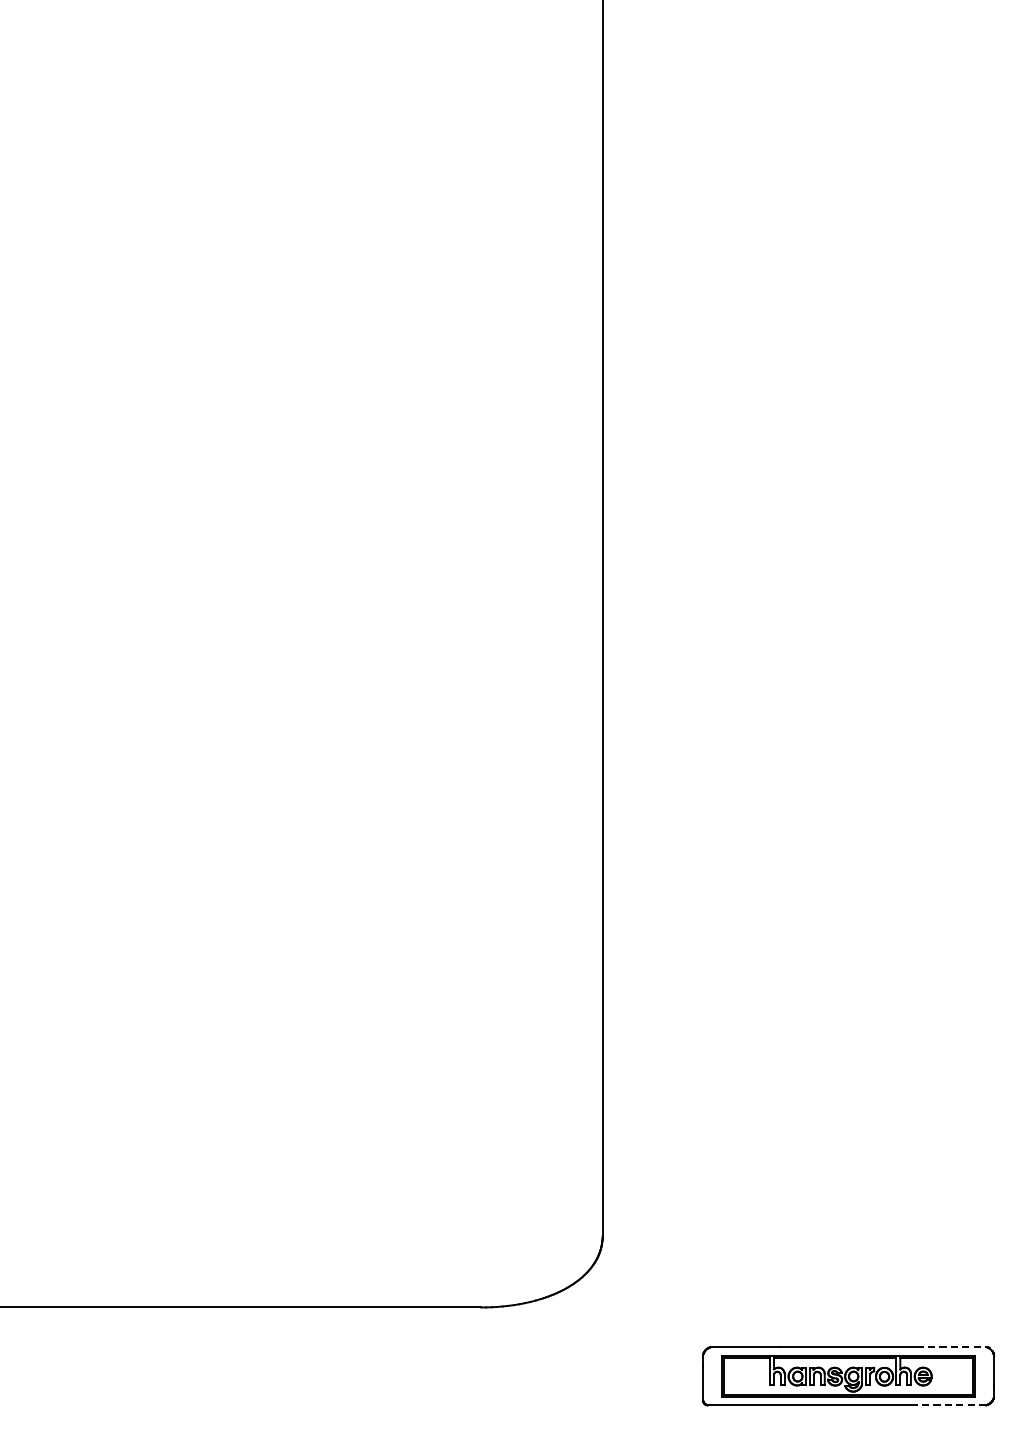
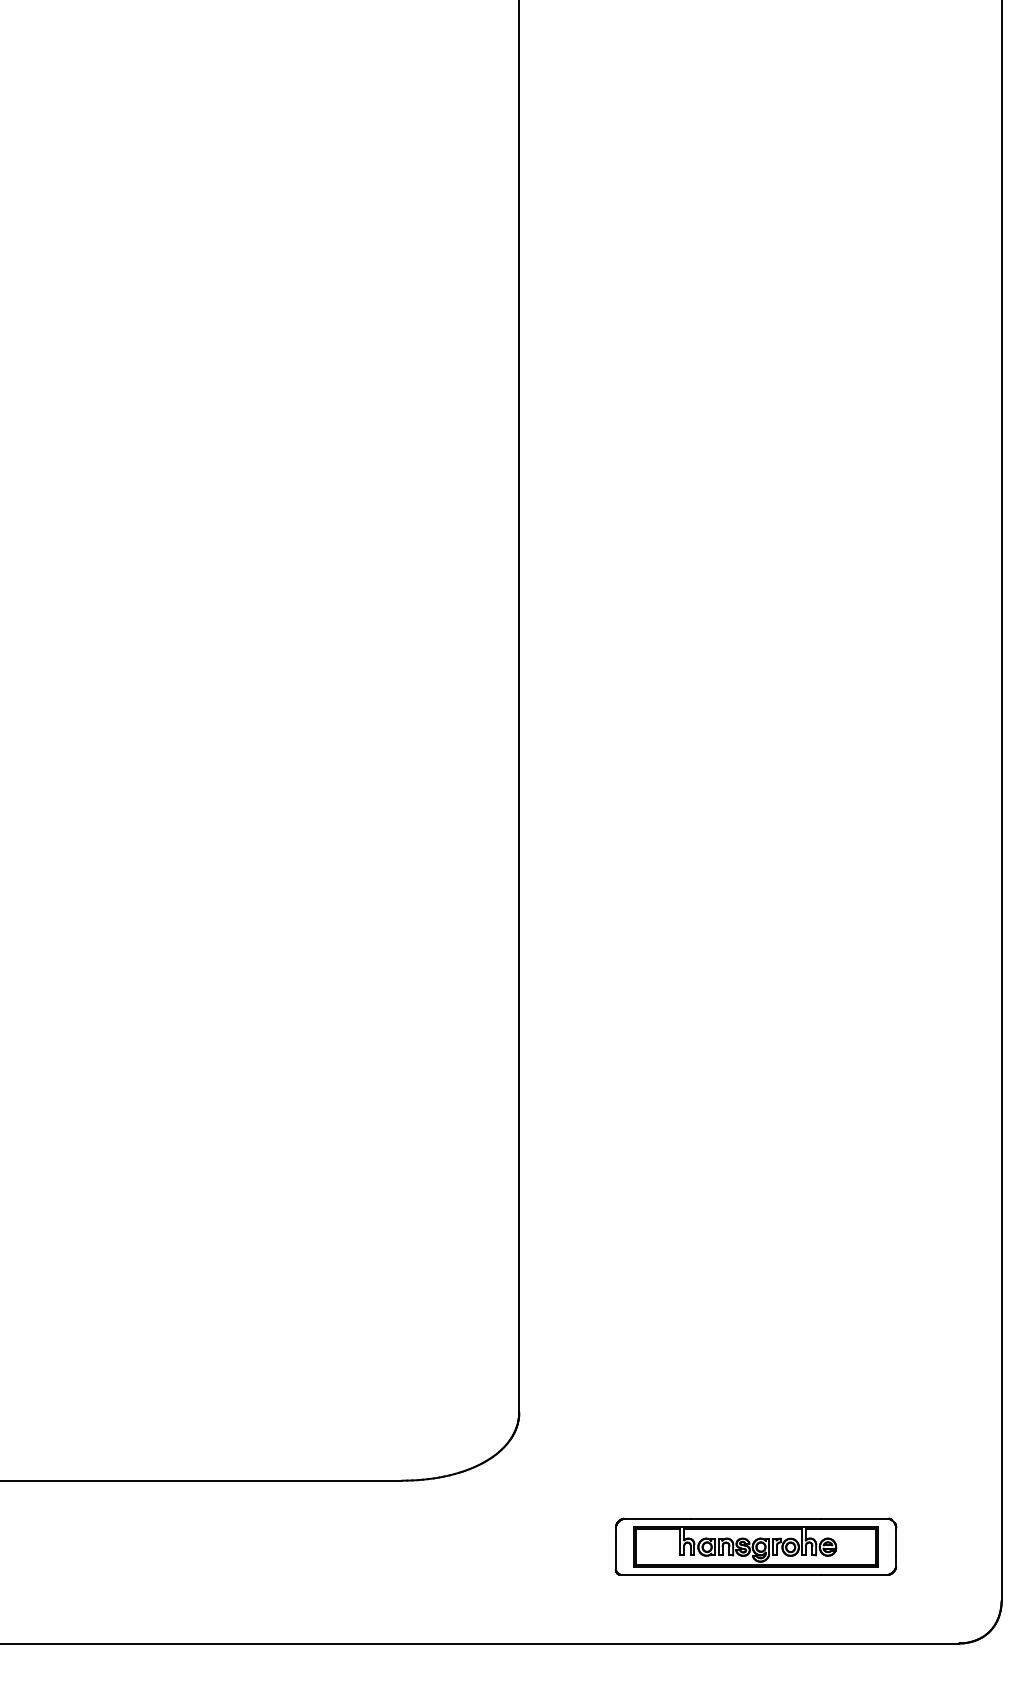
line: (951, 1346) -> (855, 1518), dashed -> solid
line: (951, 1404) -> (855, 1574), dashed -> solid

